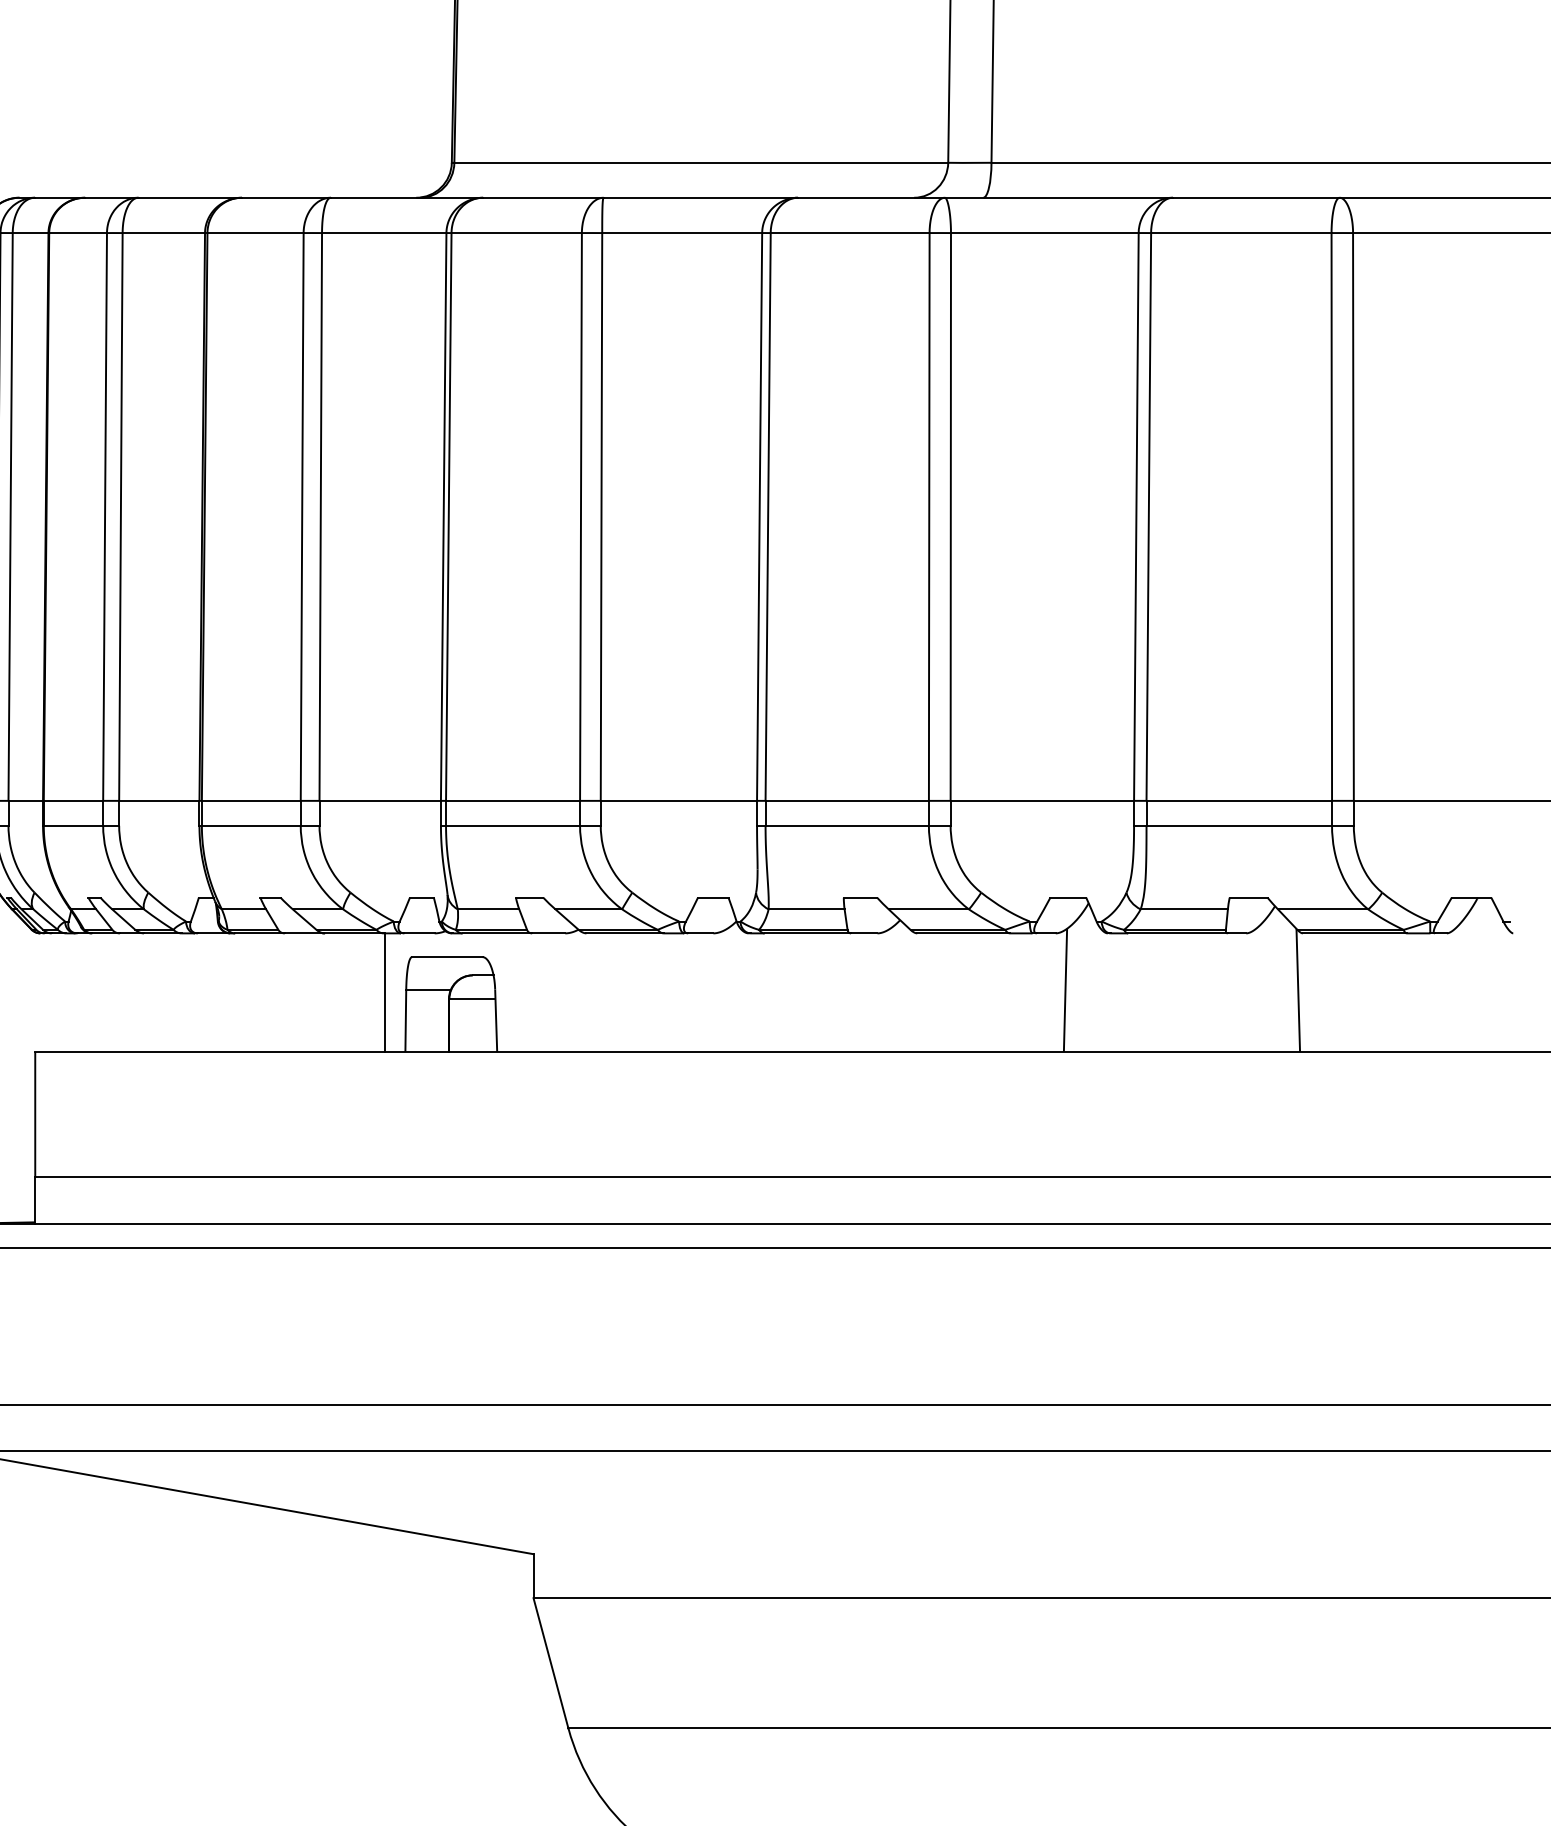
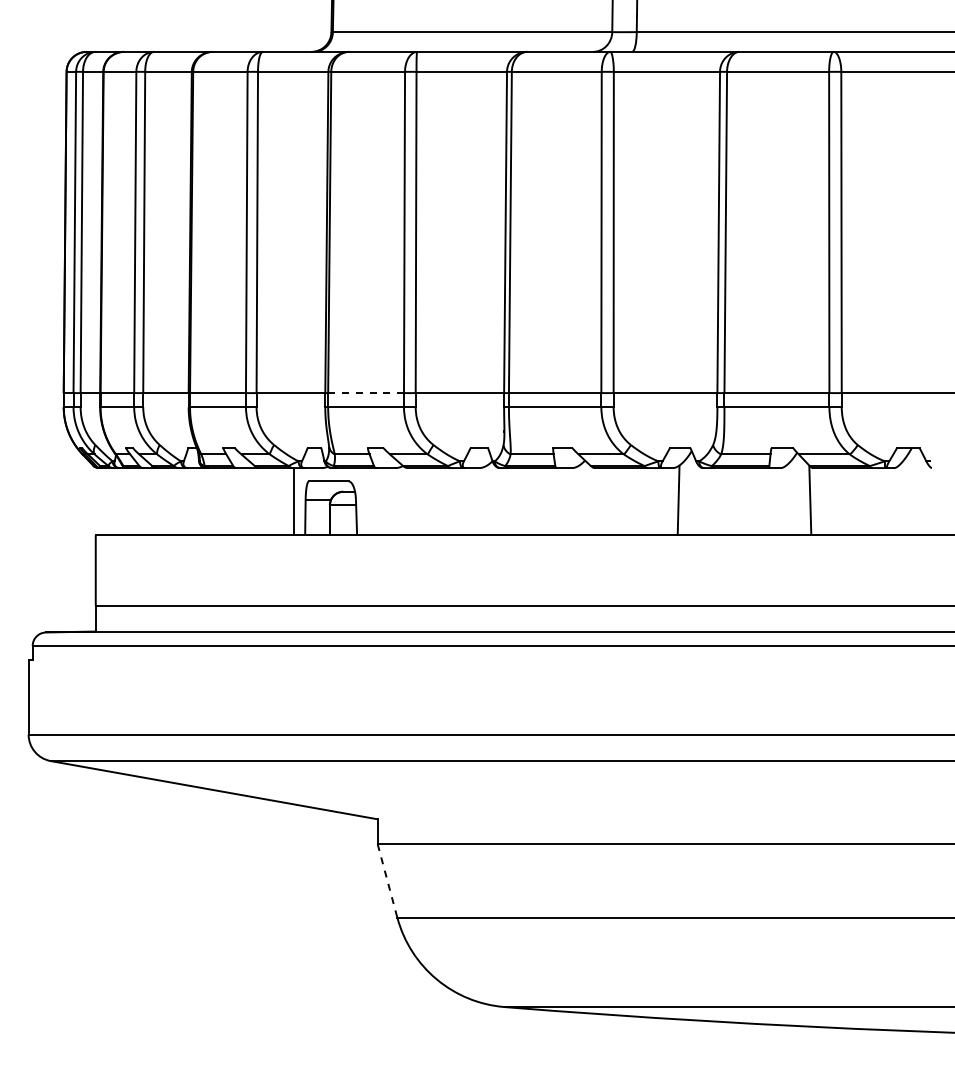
line: (513, 801) -> (366, 393), solid -> dashed
line: (550, 1664) -> (387, 881), solid -> dashed

